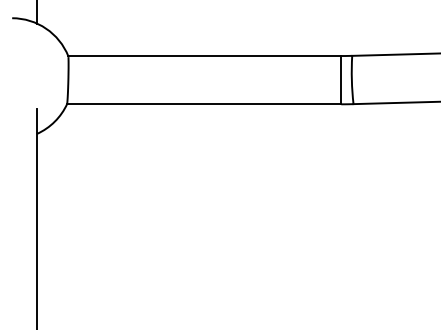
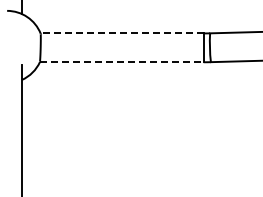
line: (205, 56) -> (122, 33), solid -> dashed
line: (203, 104) -> (121, 62), solid -> dashed

